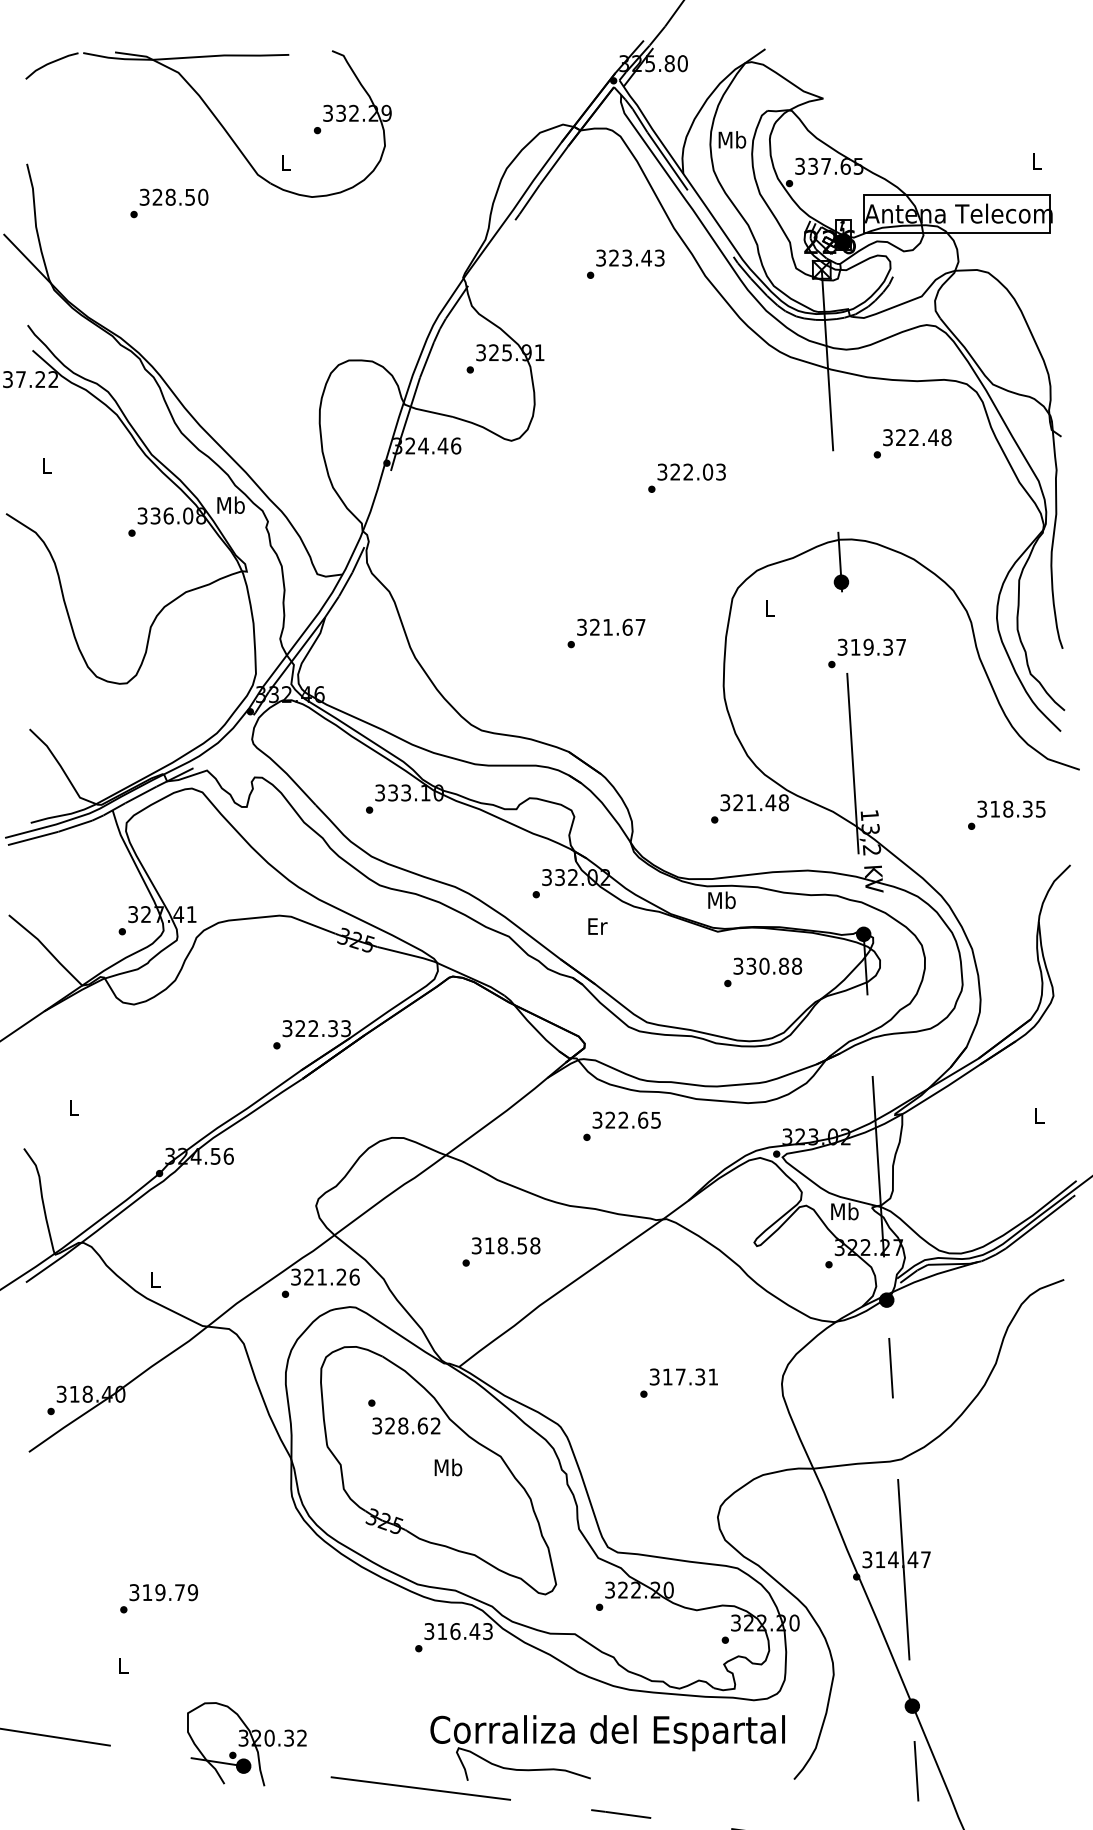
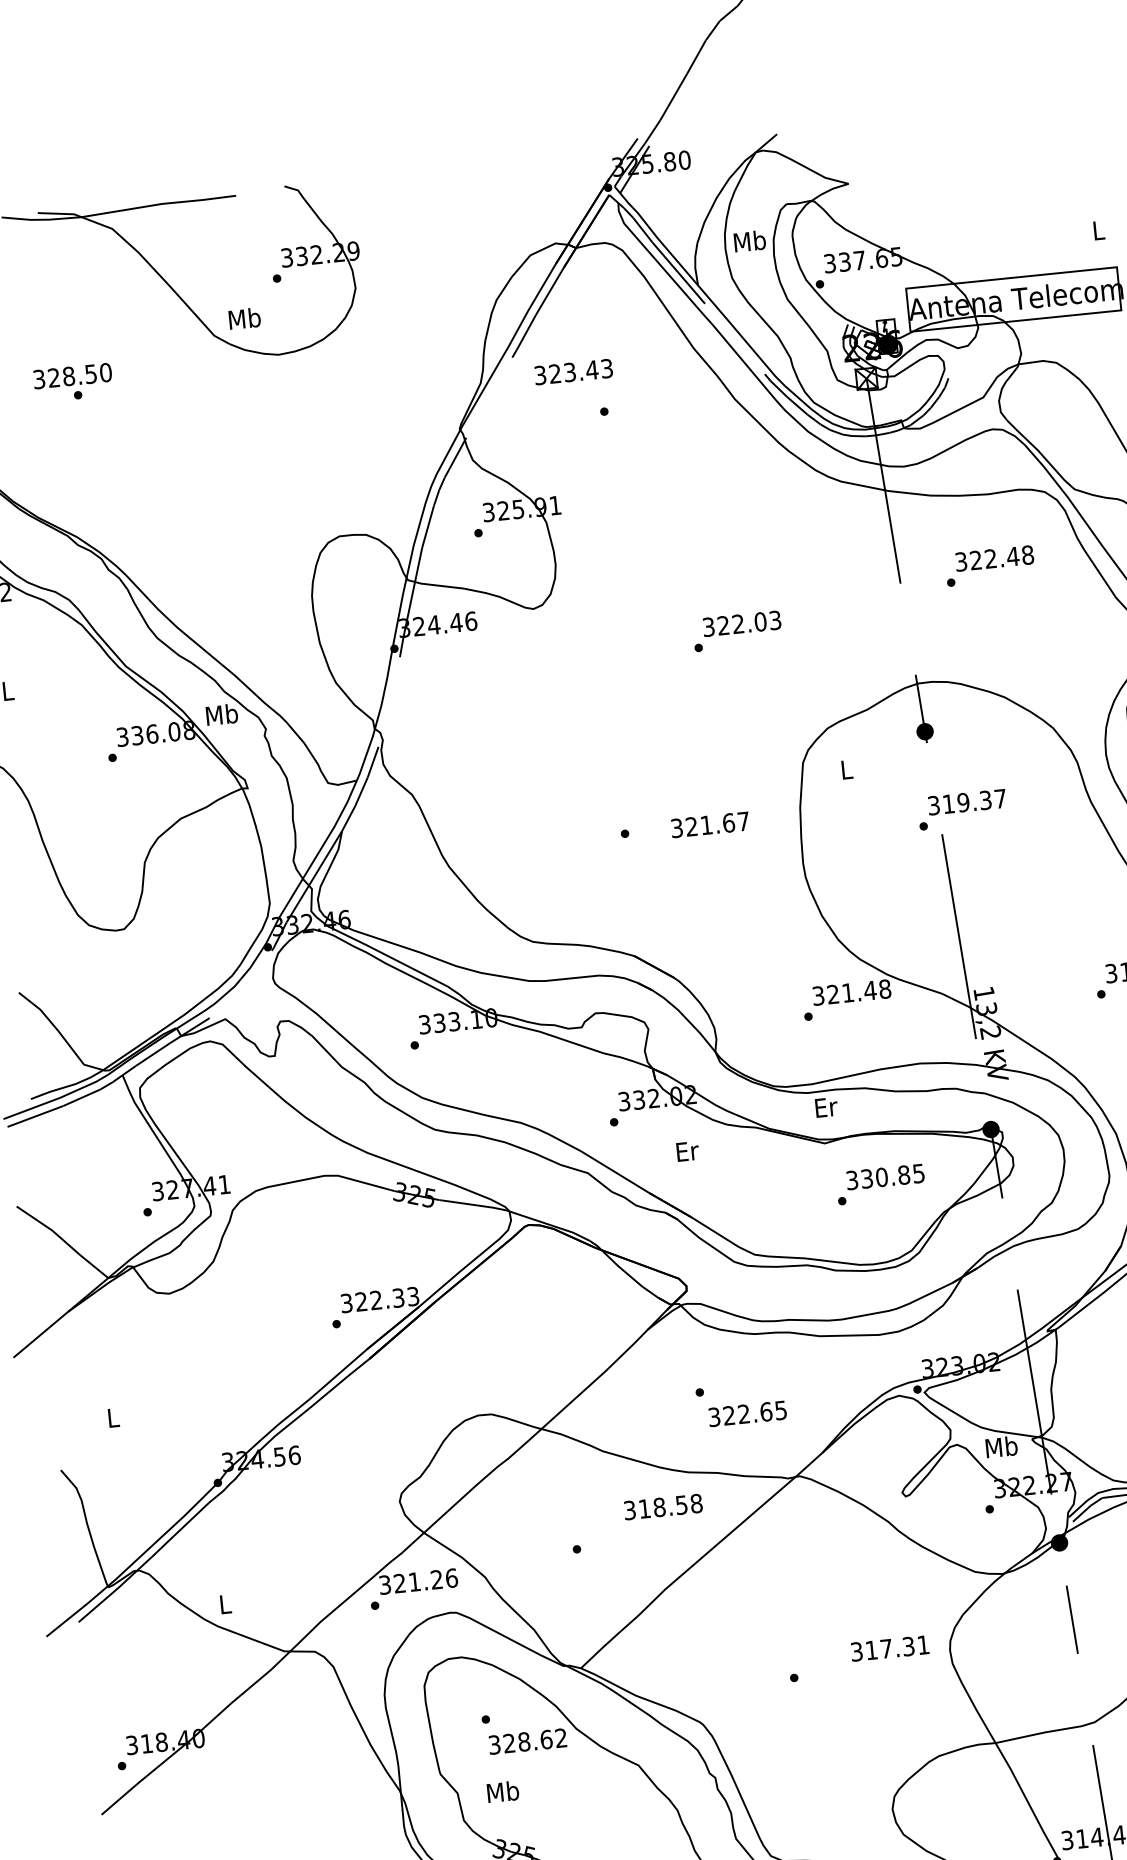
text: (285, 162) -> (244, 318), L -> Mb
text: (173, 196) -> (71, 375), moved
text: (630, 257) -> (573, 371), moved
text: (611, 626) -> (710, 823), moved
text: (721, 900) -> (825, 1107), Mb -> Er
text: (797, 965) -> (919, 1172), 330.88 -> 330.85
text: (626, 1119) -> (747, 1413), moved
text: (505, 1245) -> (662, 1506), moved
text: (683, 1376) -> (889, 1647), moved
text: (448, 1467) -> (503, 1791), moved

